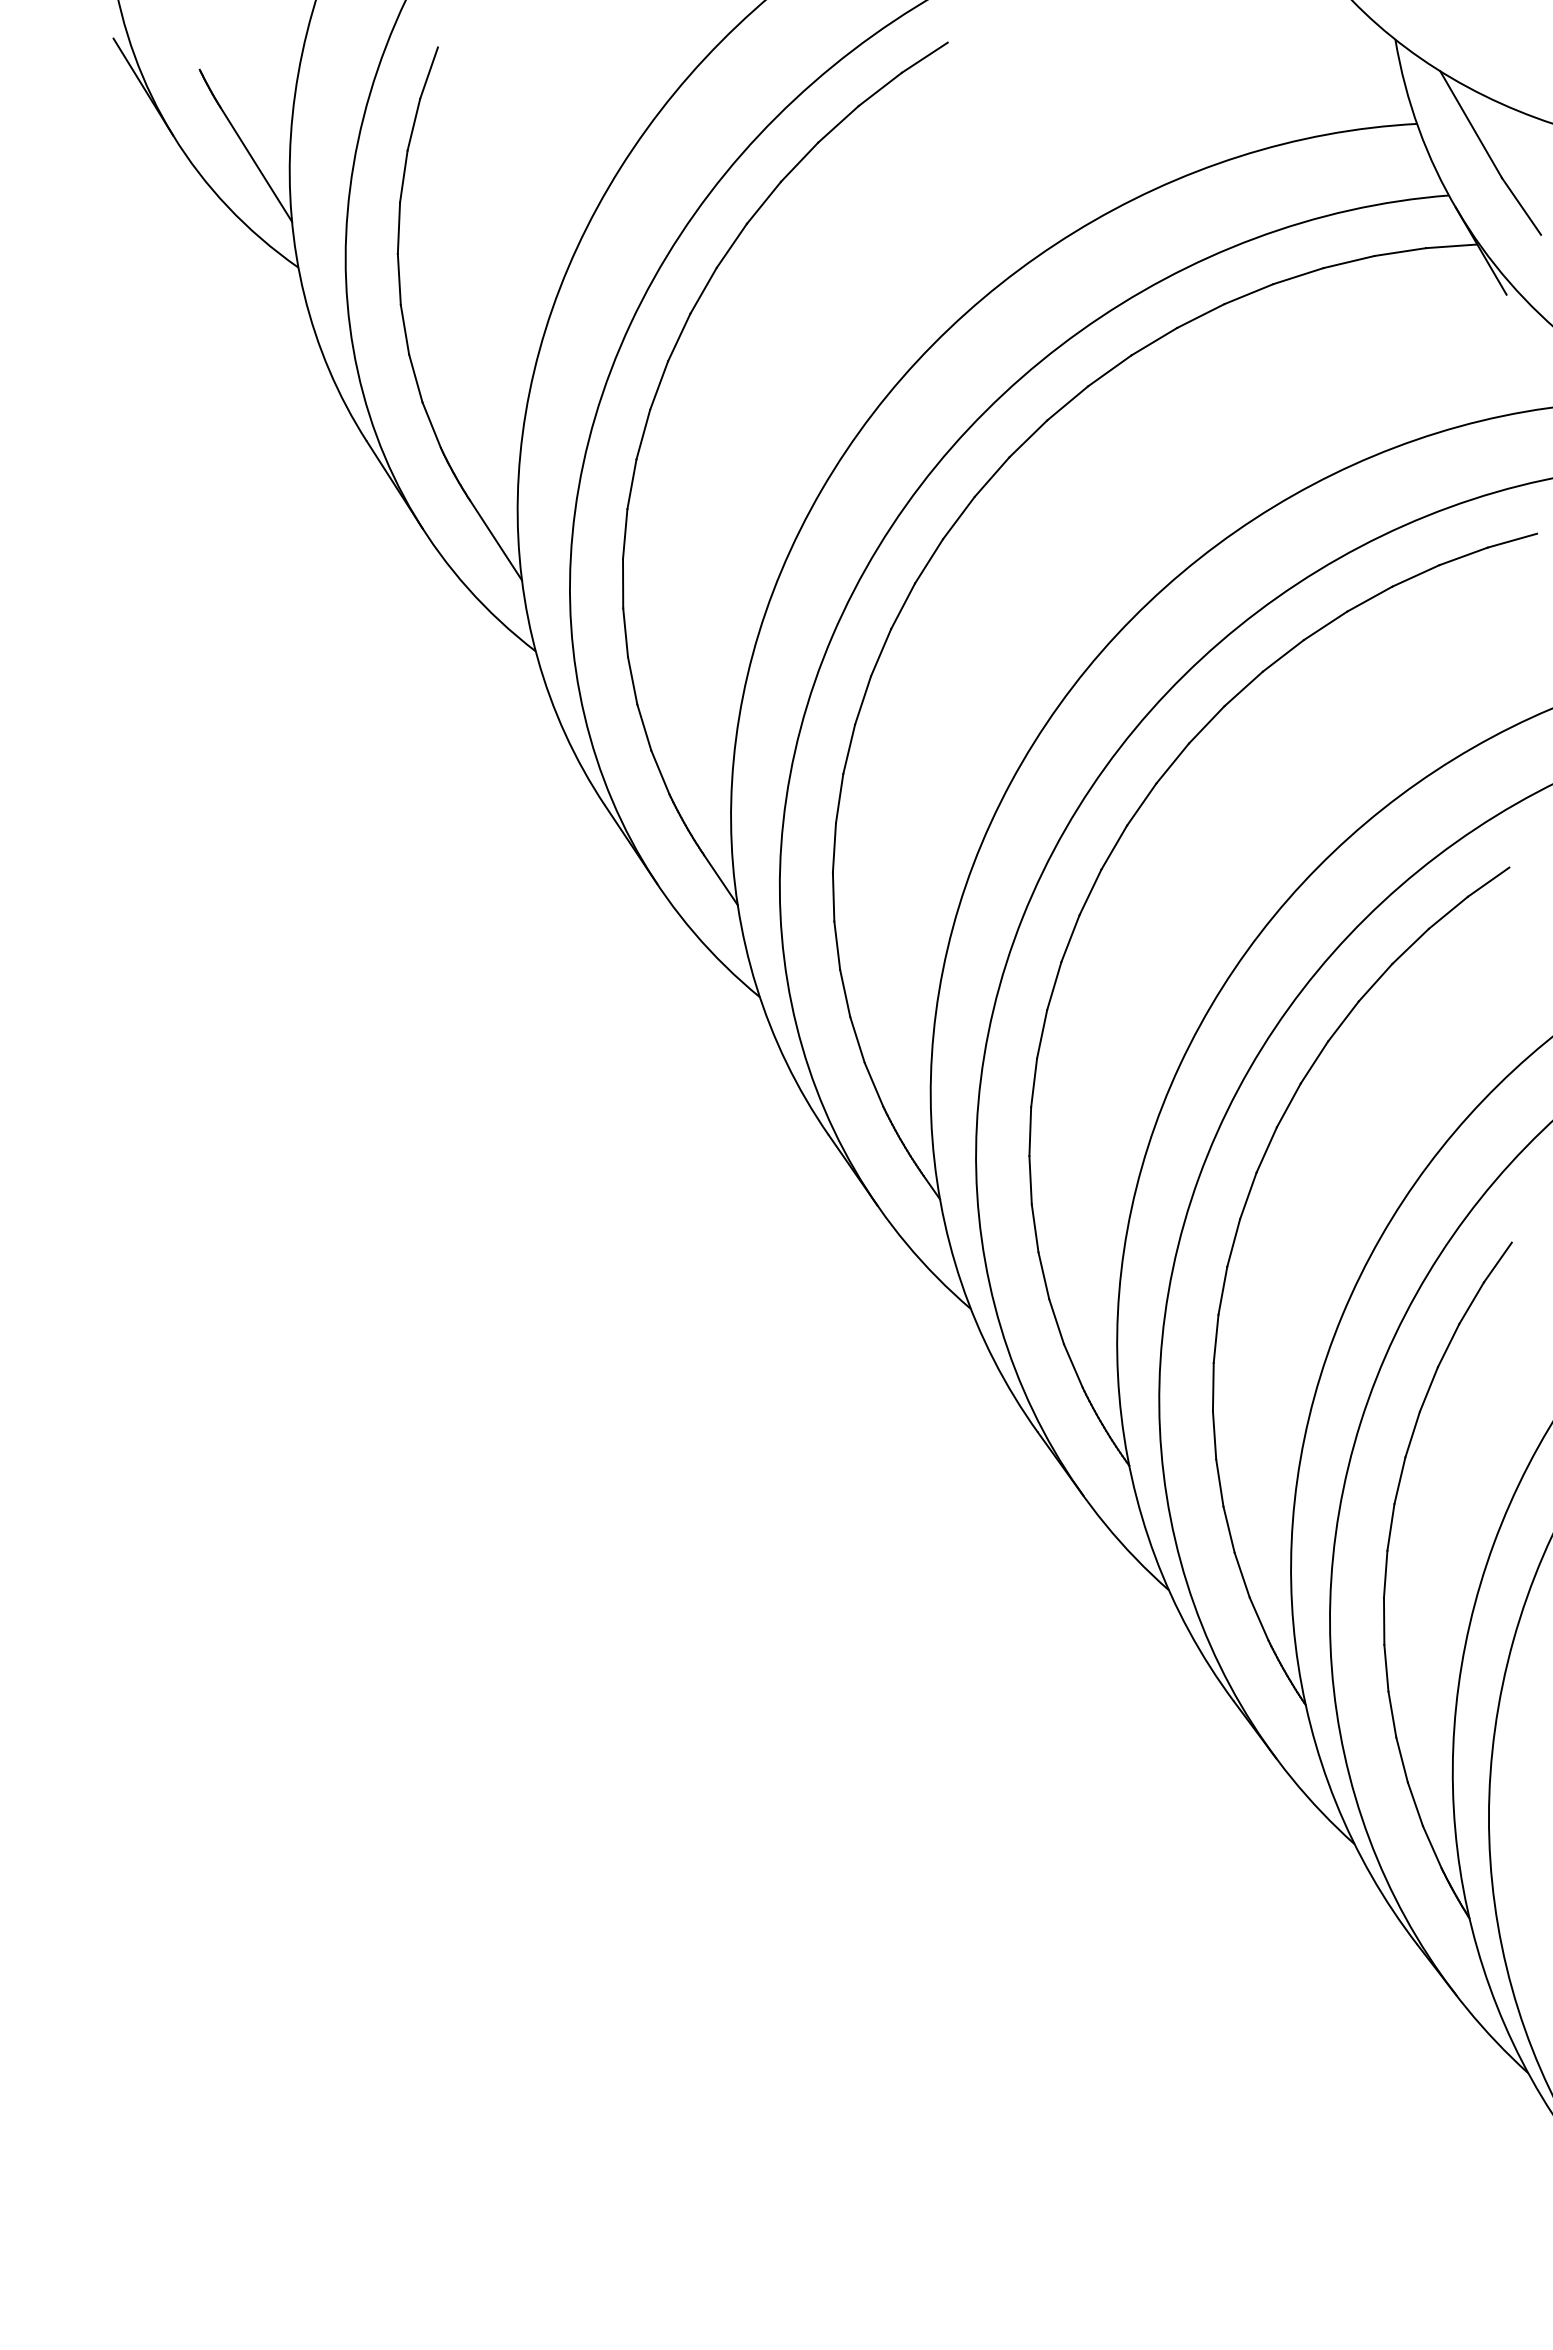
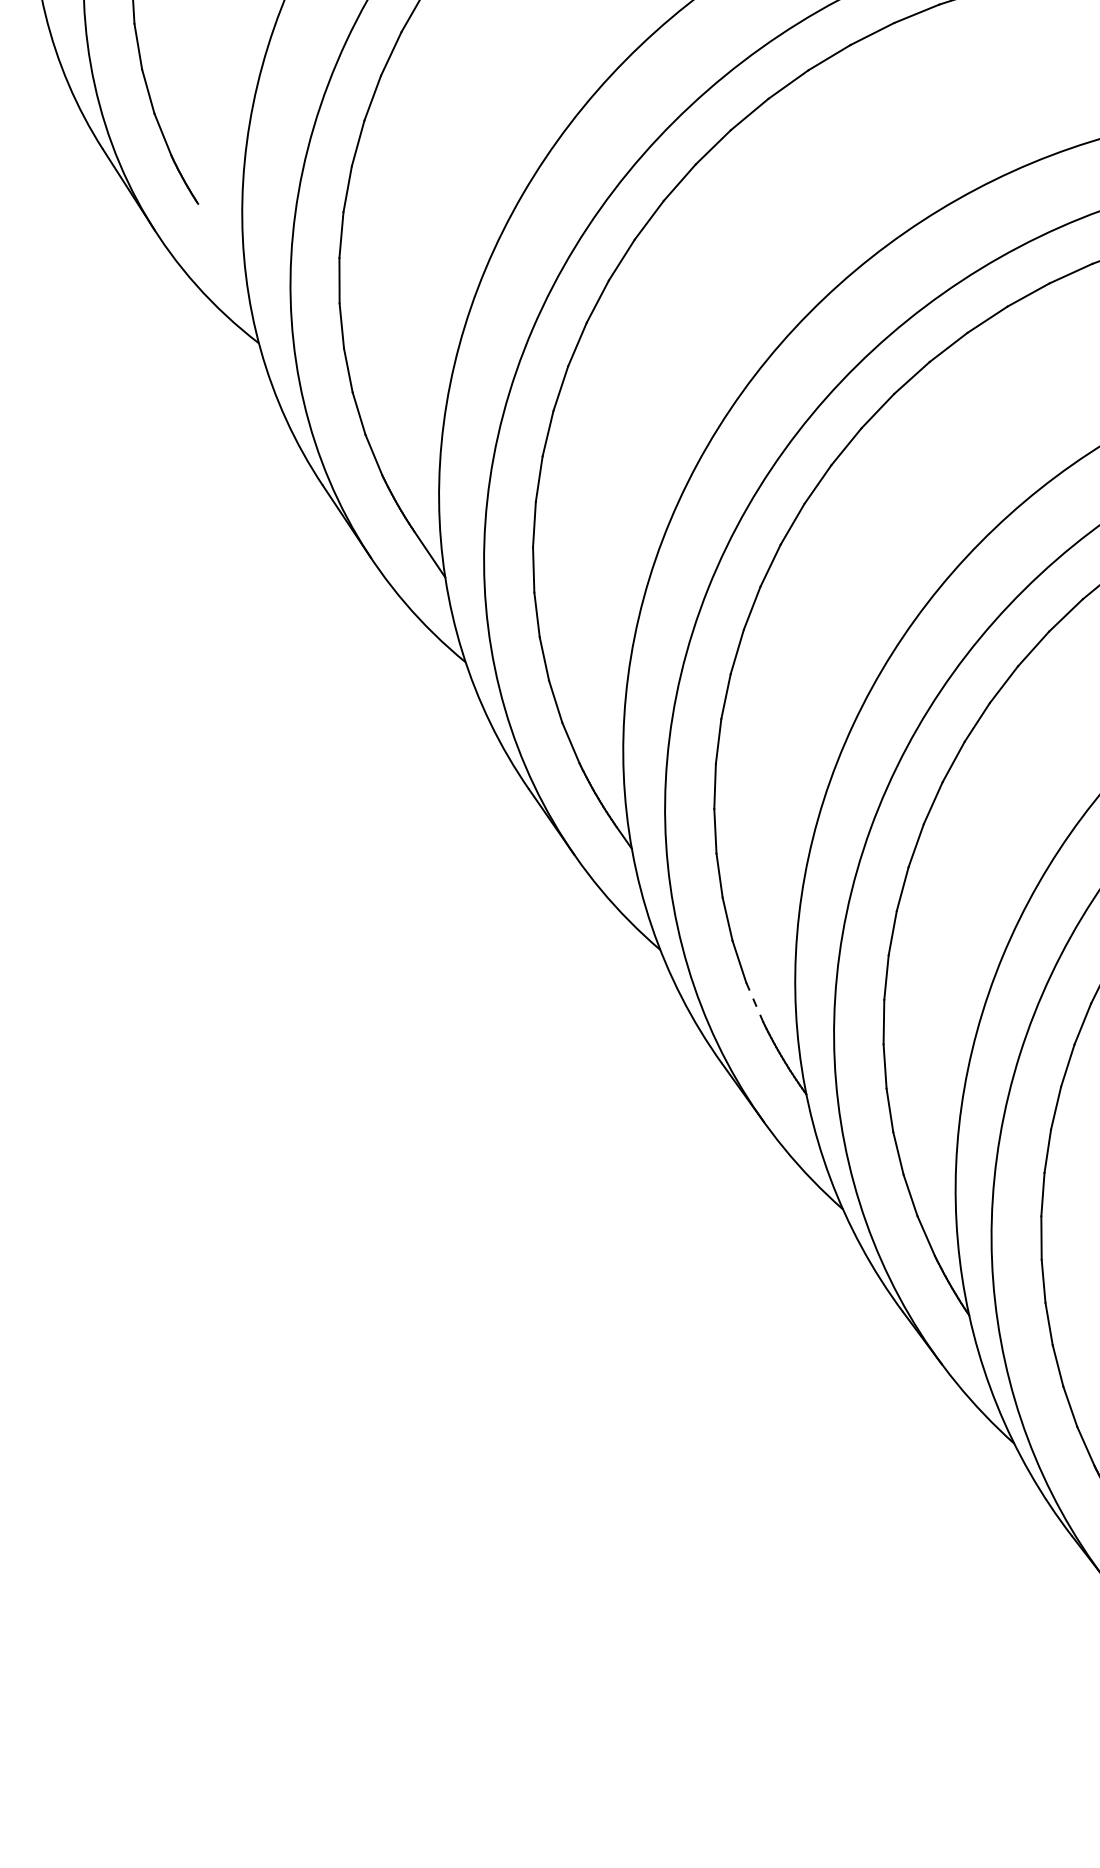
line: (495, 540) -> (221, 241), removed
line: (1073, 1366) -> (754, 1002), solid -> dashed

